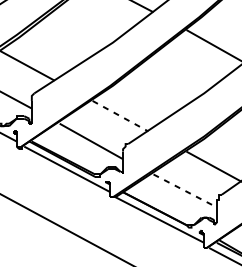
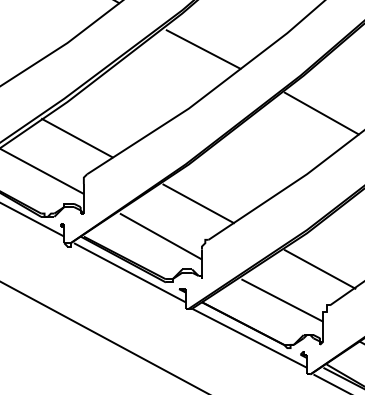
line: (121, 116) -> (199, 204), dashed -> solid
line: (185, 190) -> (282, 300), dashed -> solid

